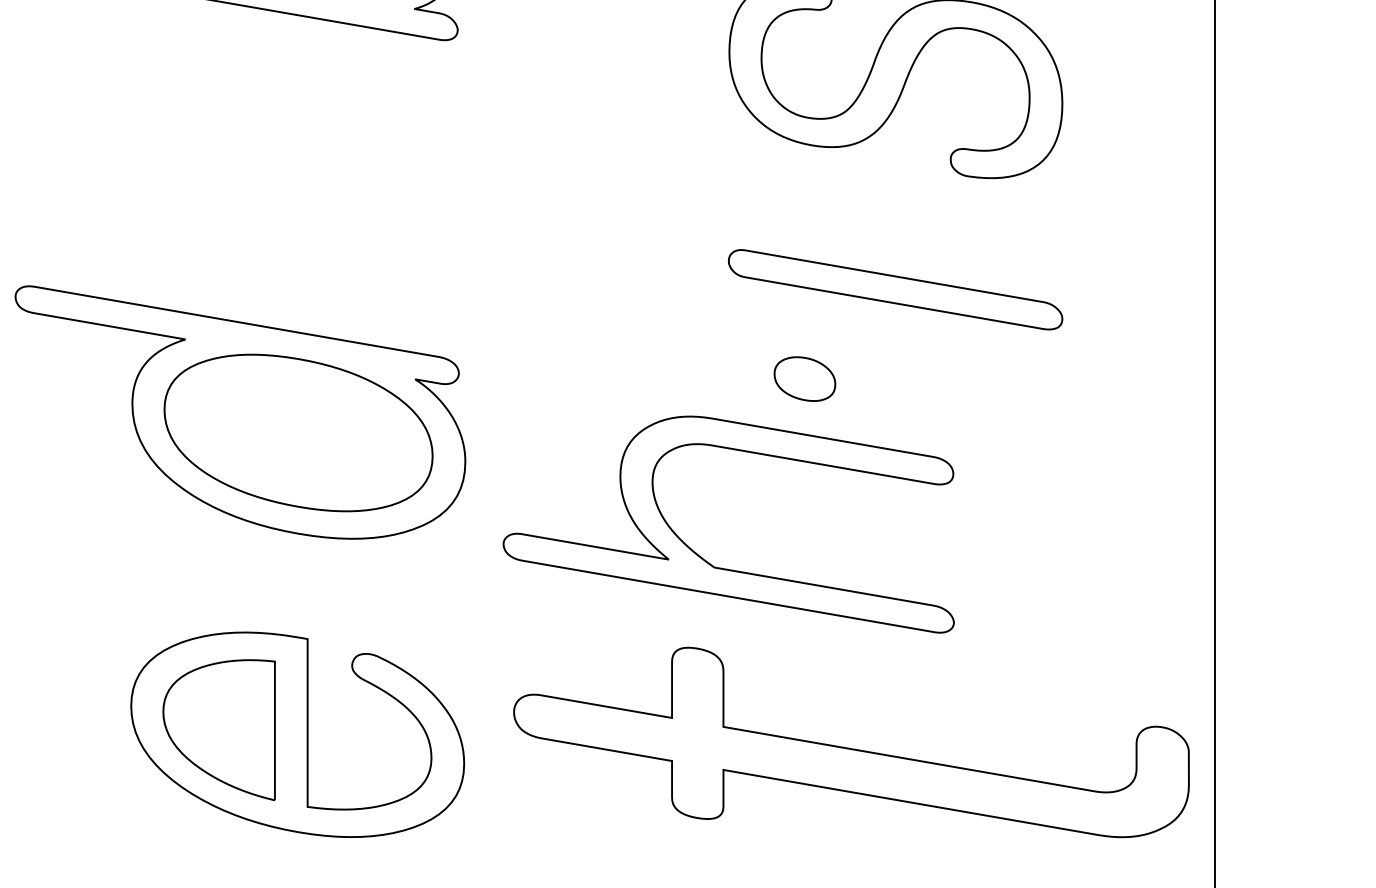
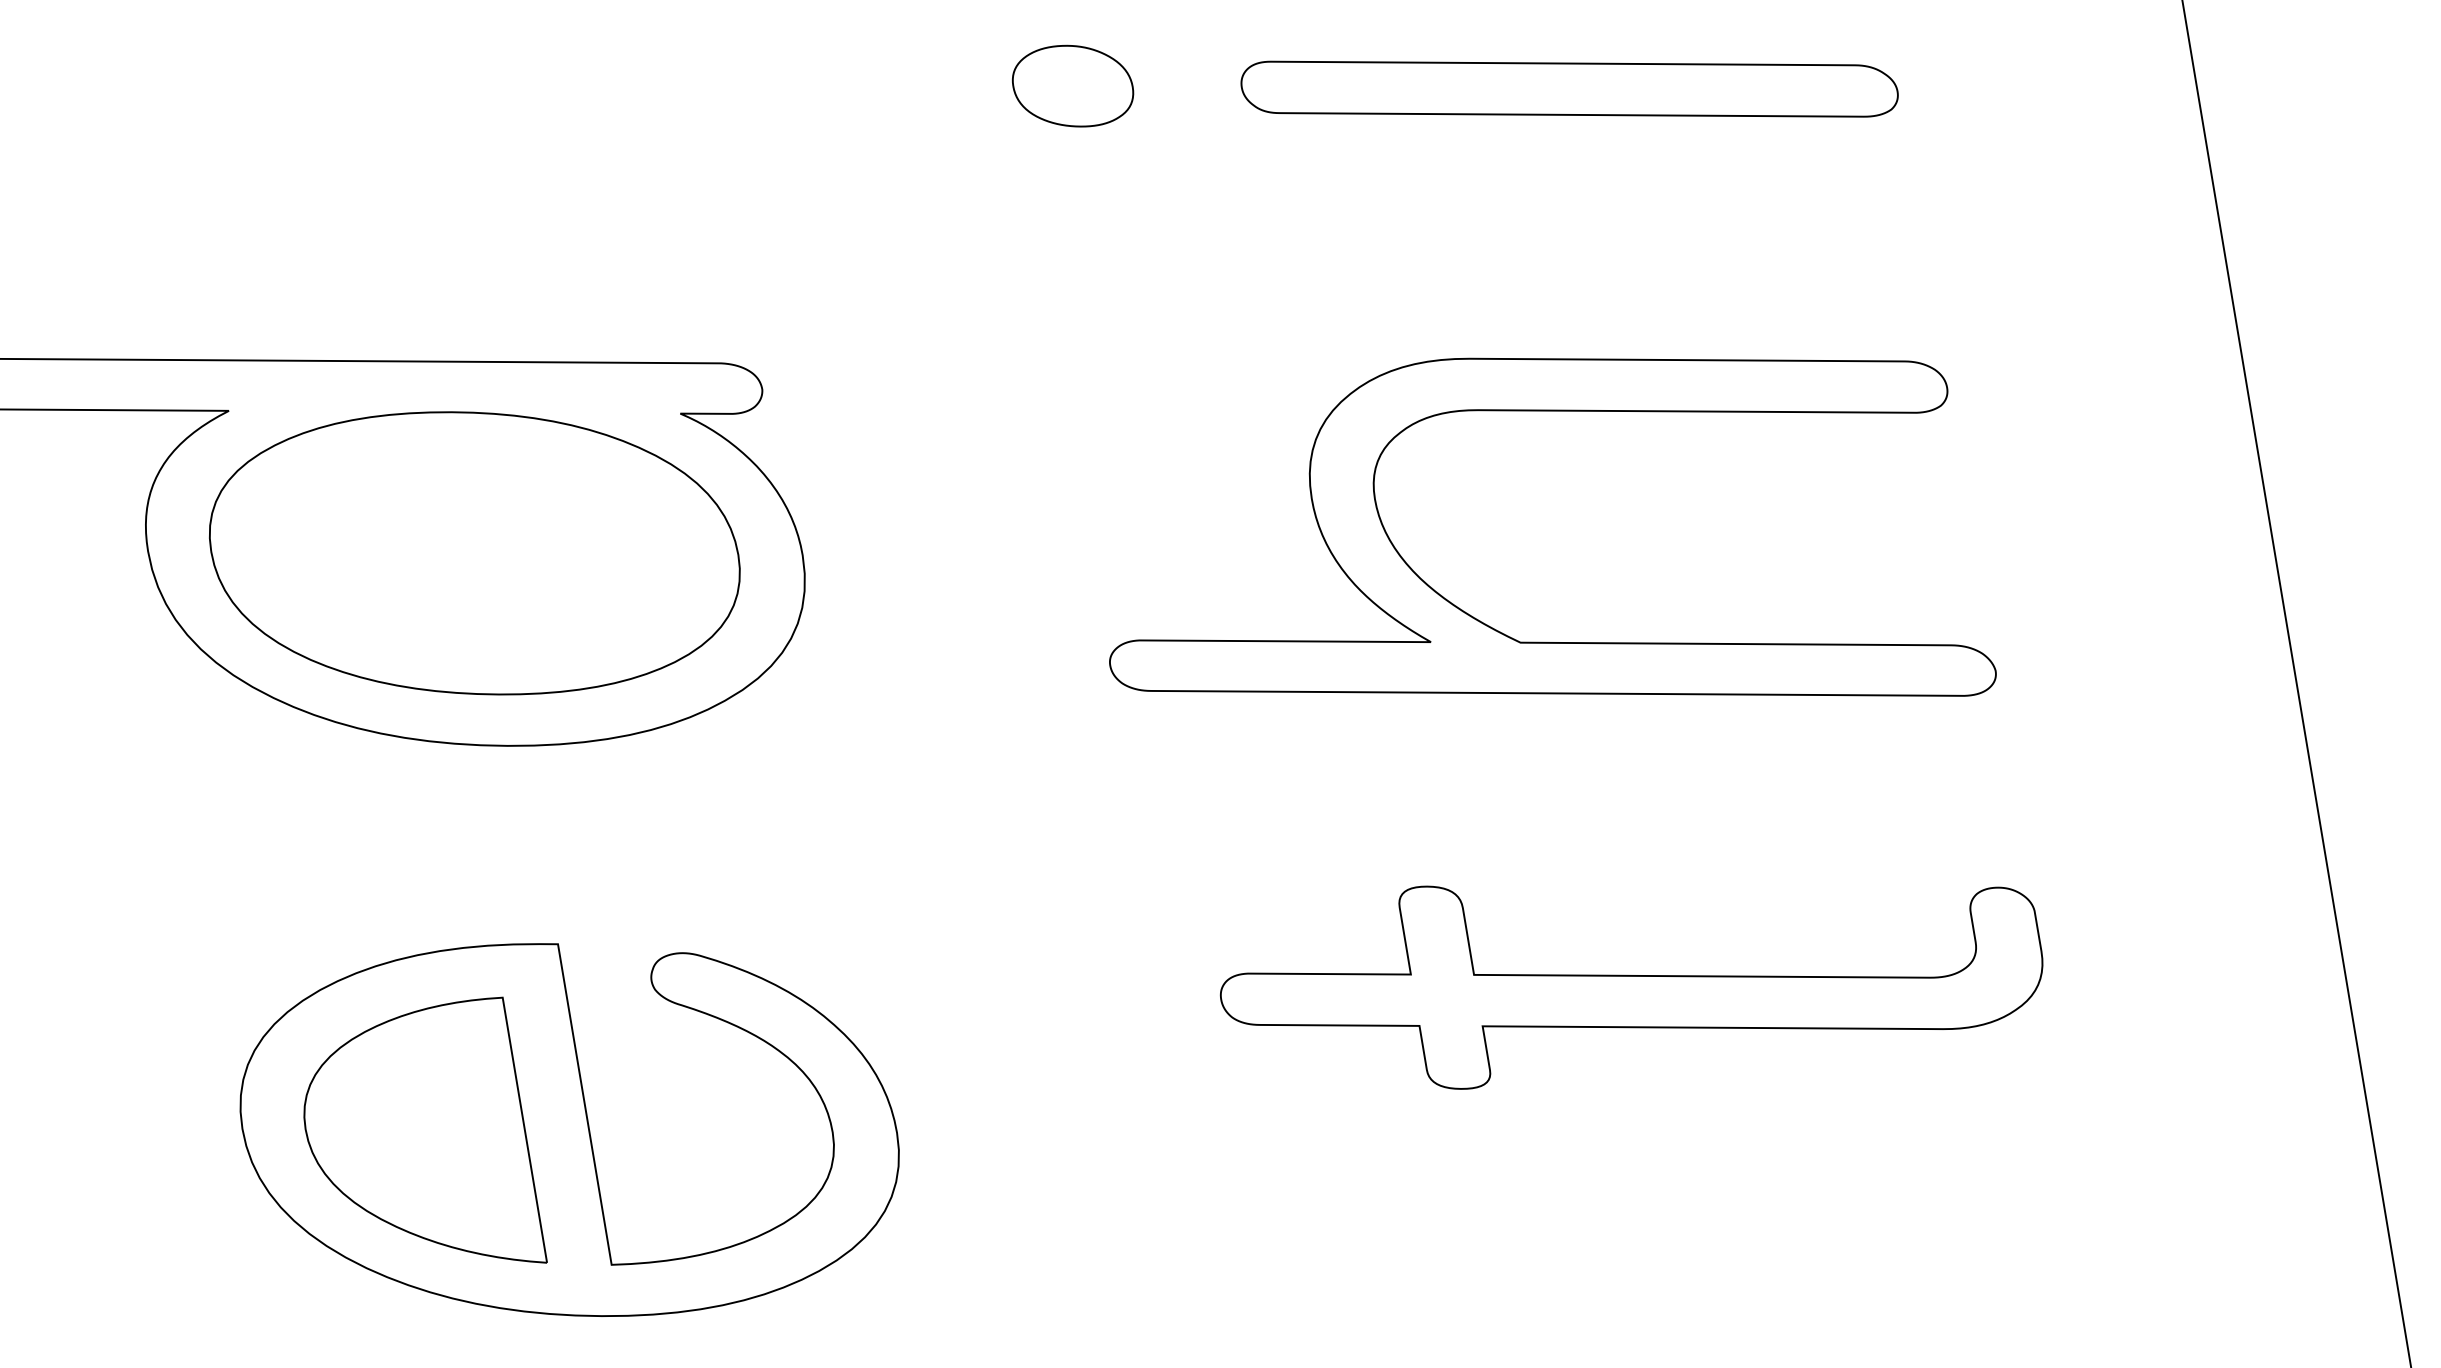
part: (804, 378) -> (1071, 85), moved
part: (701, 556) -> (1492, 625), moved
part: (851, 742) -> (1630, 967), size x0.62

